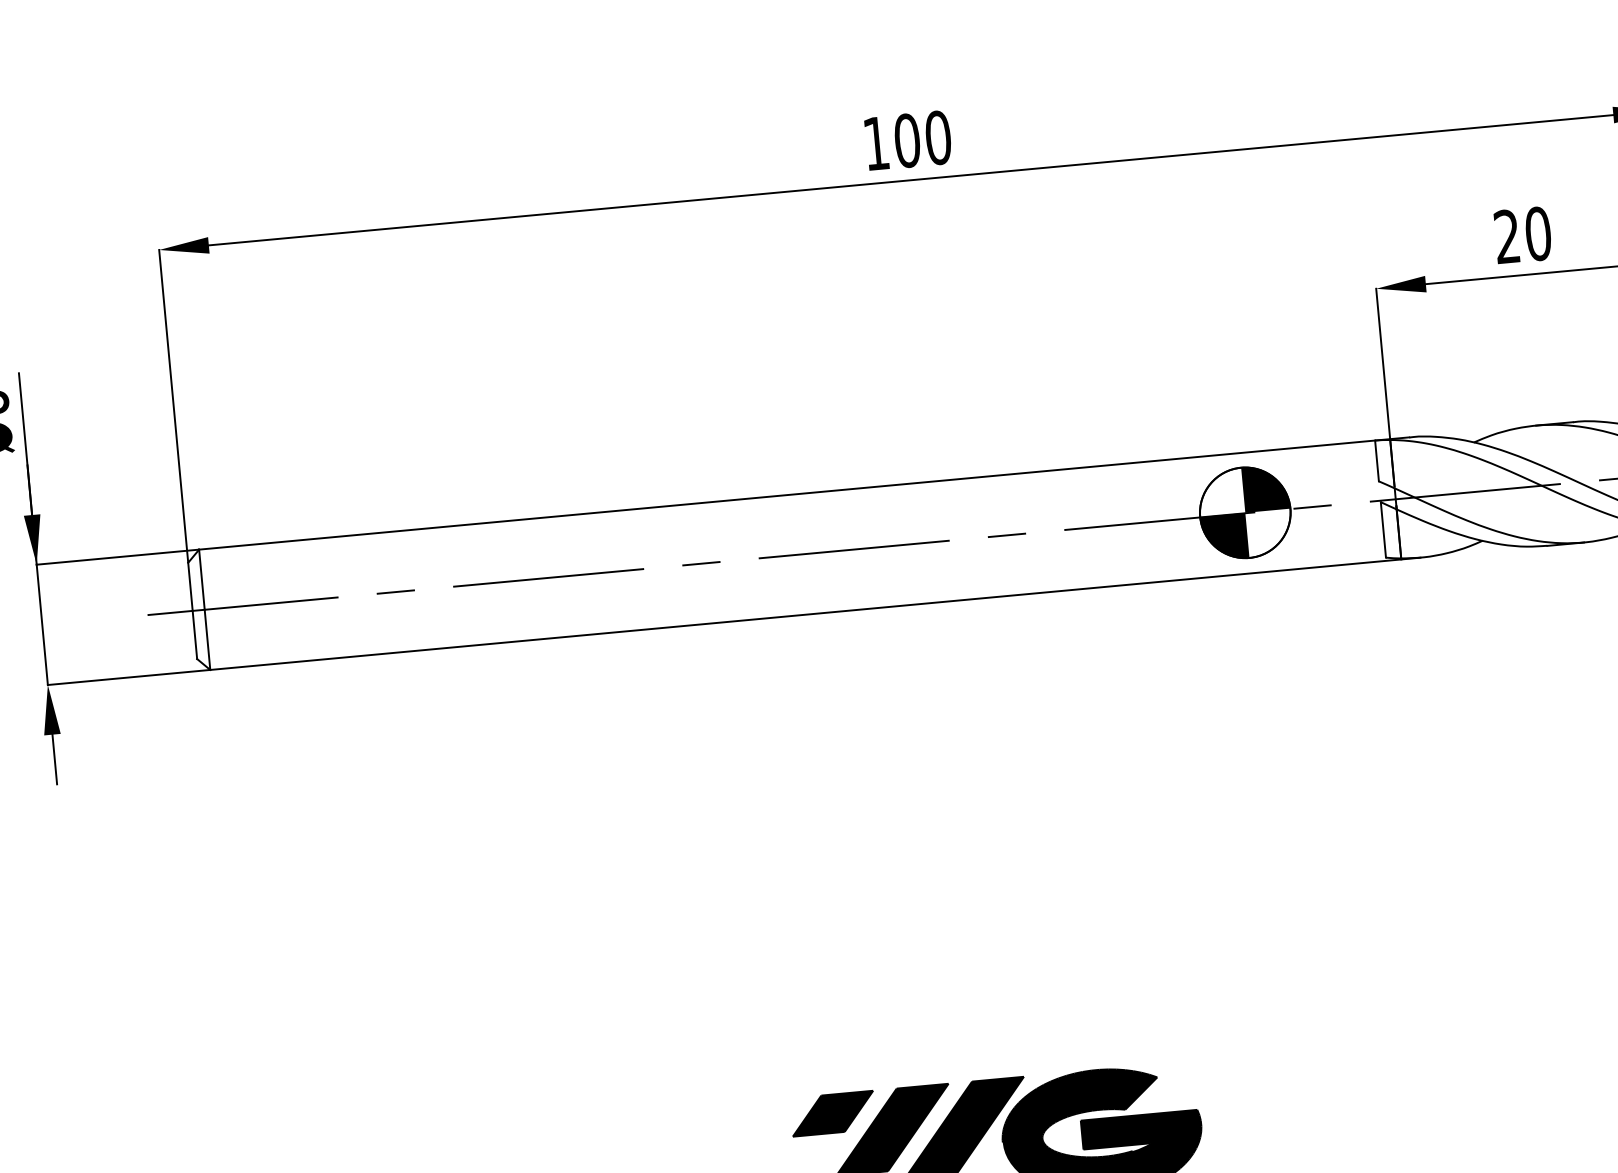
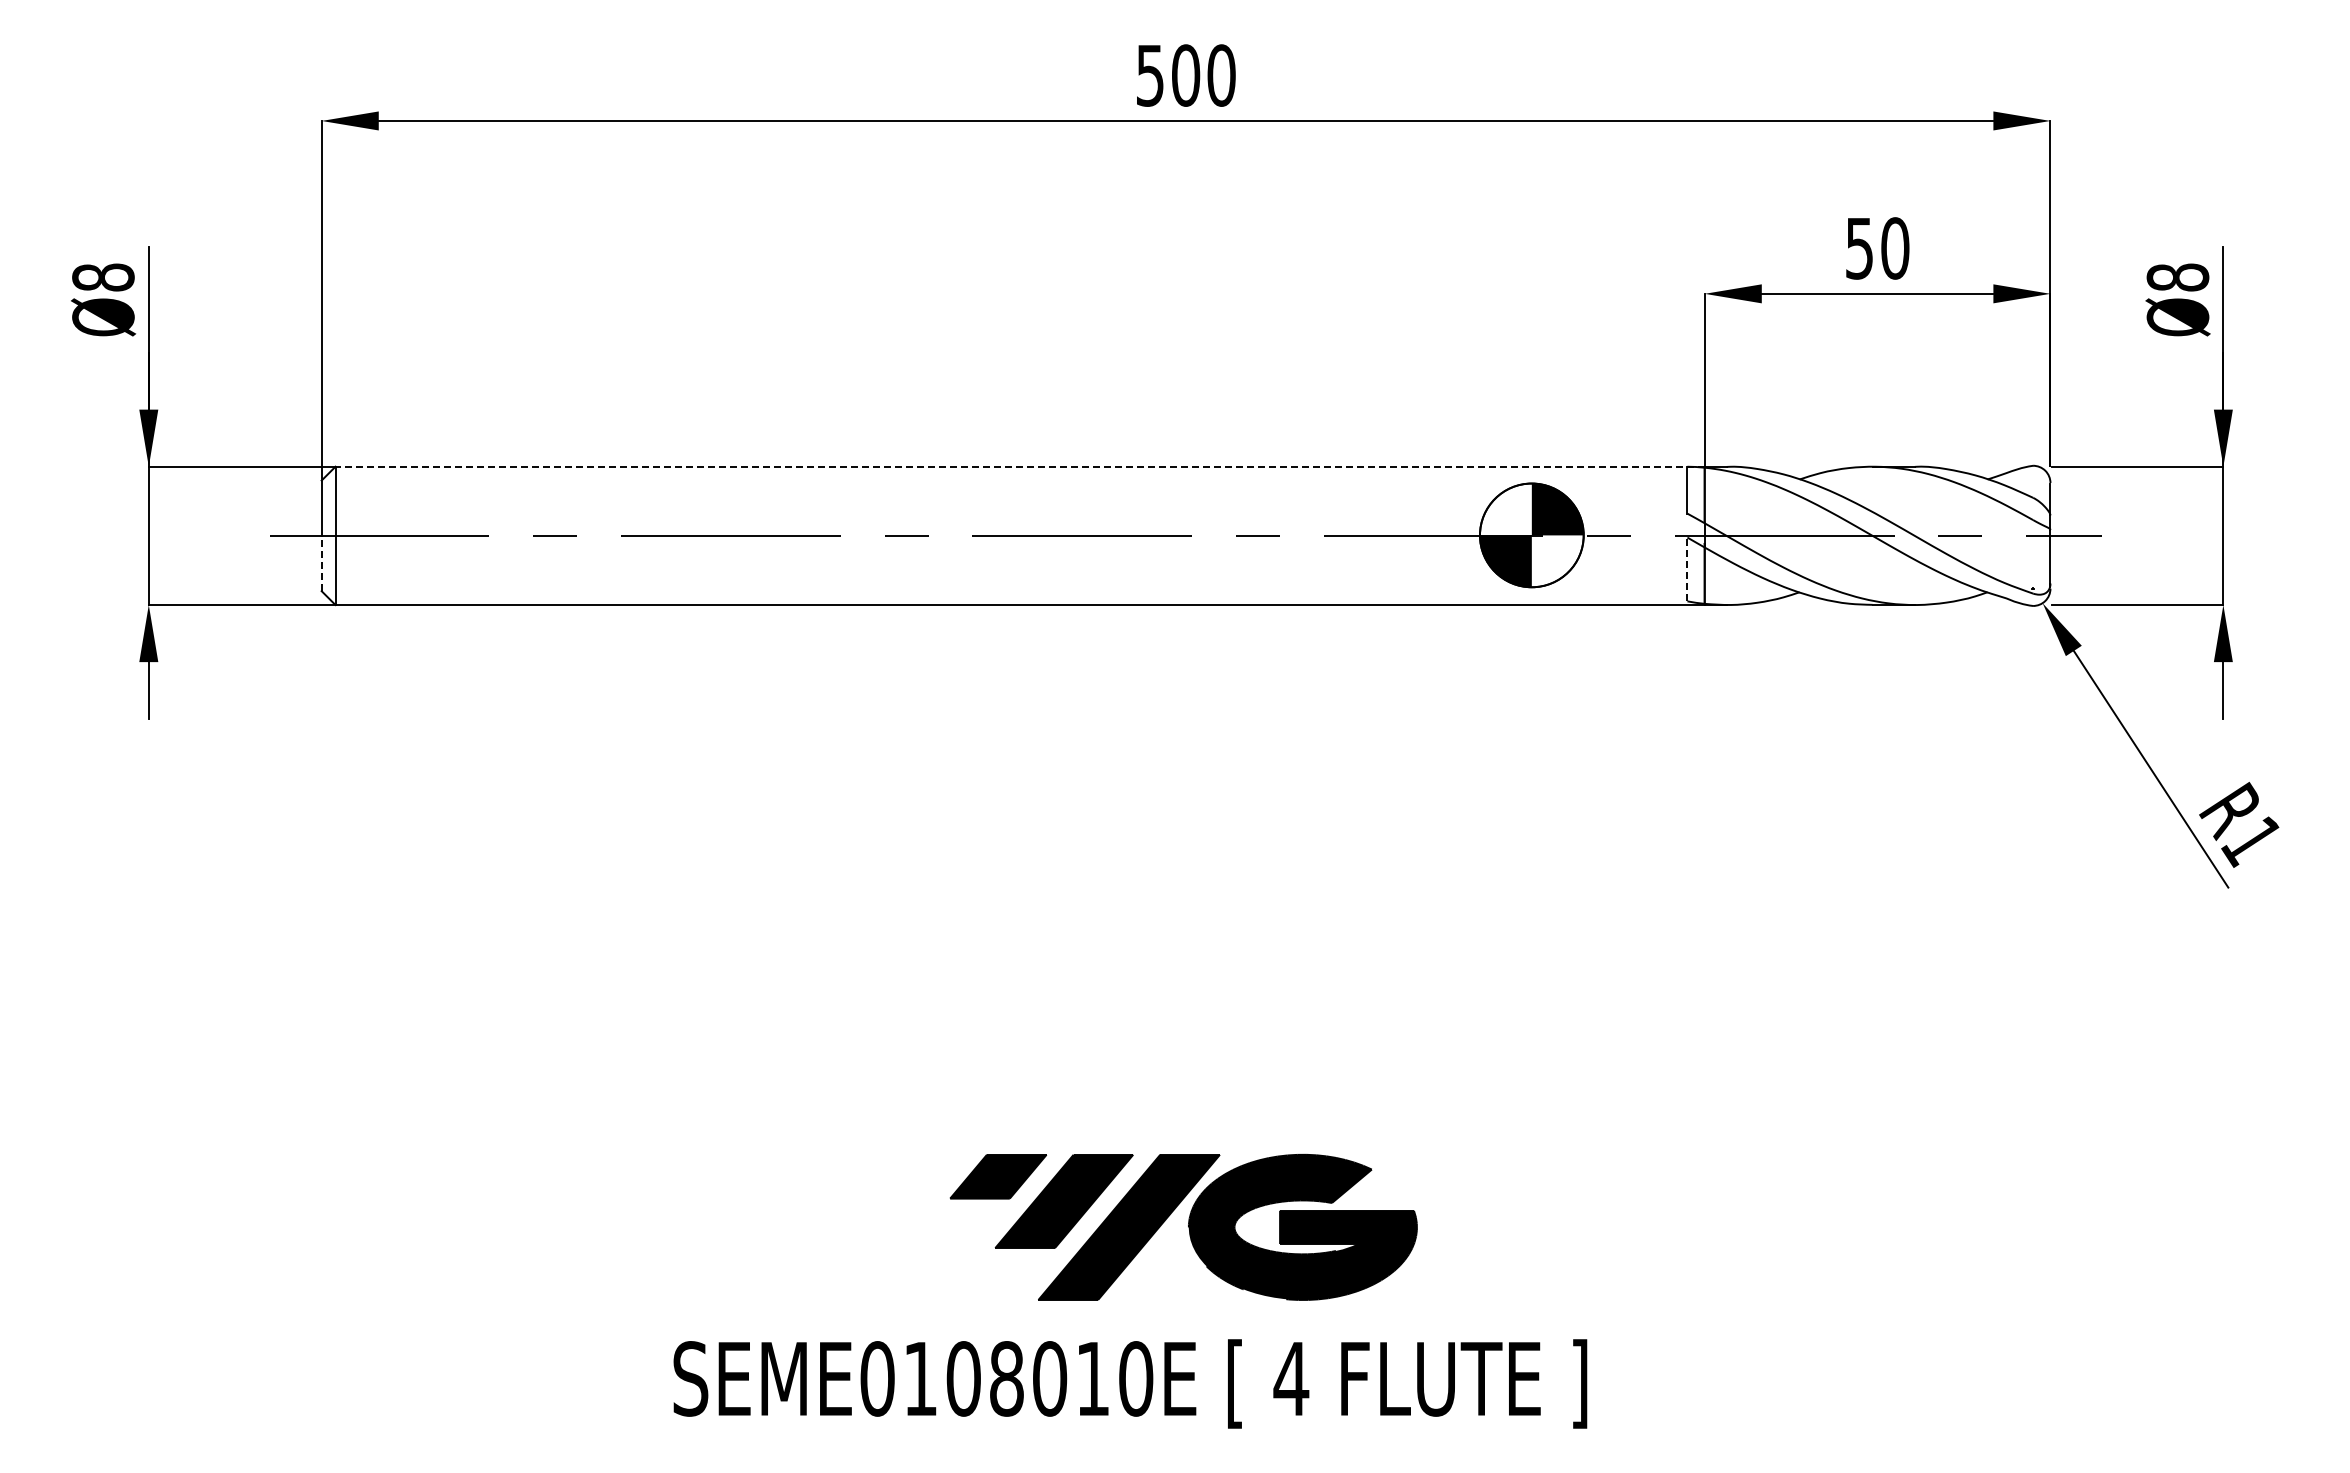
text: (876, 143) -> (1150, 75), 100 -> 500
text: (1507, 236) -> (1859, 248), 20 -> 50
line: (794, 494) -> (1020, 466), solid -> dashed
line: (1383, 529) -> (1687, 569), solid -> dashed
line: (194, 634) -> (321, 563), solid -> dashed

